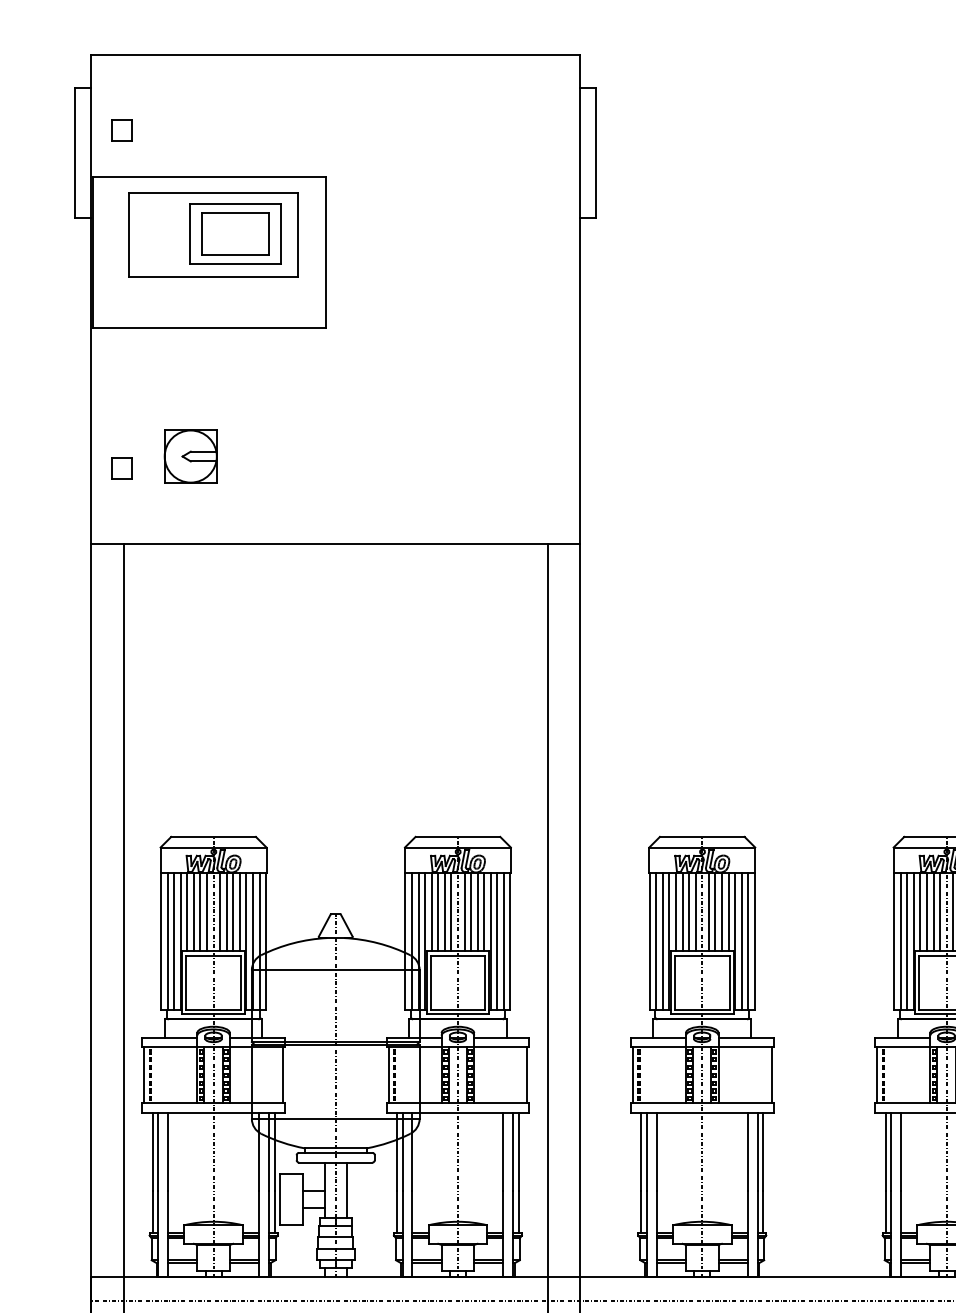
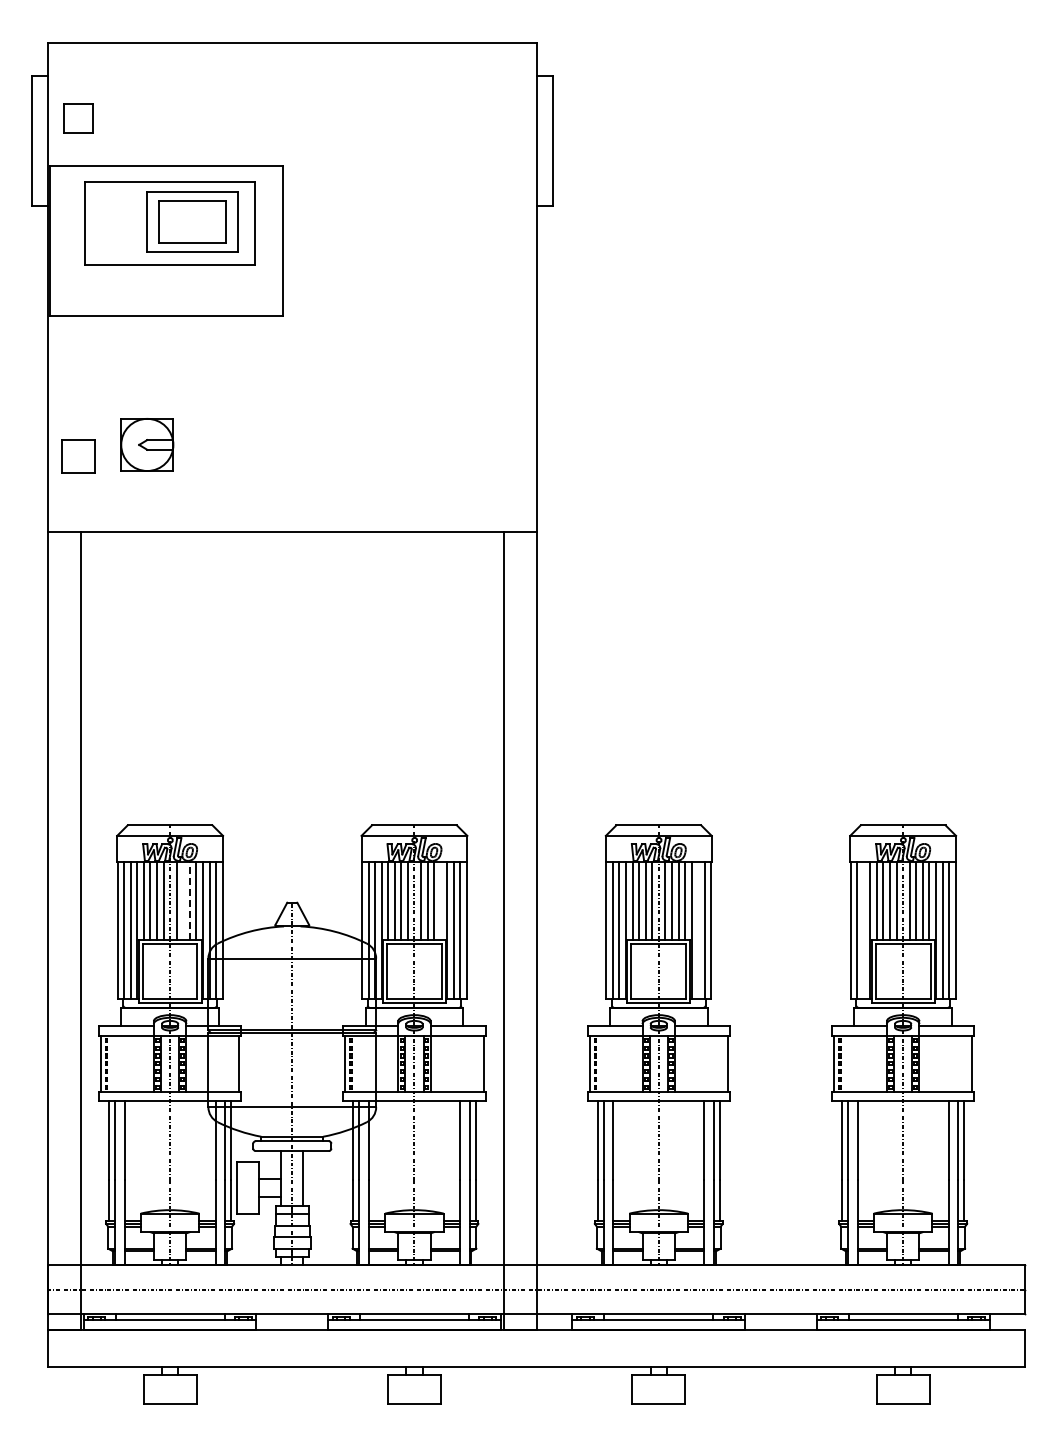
part: (121, 130) -> (78, 118), size x1.4
part: (121, 468) -> (78, 456), size x1.6
line: (226, 912) -> (183, 900), removed
line: (232, 912) -> (189, 900), solid -> dashed
line: (483, 912) -> (440, 900), removed
line: (741, 941) -> (698, 929), removed
line: (906, 941) -> (863, 929), removed

